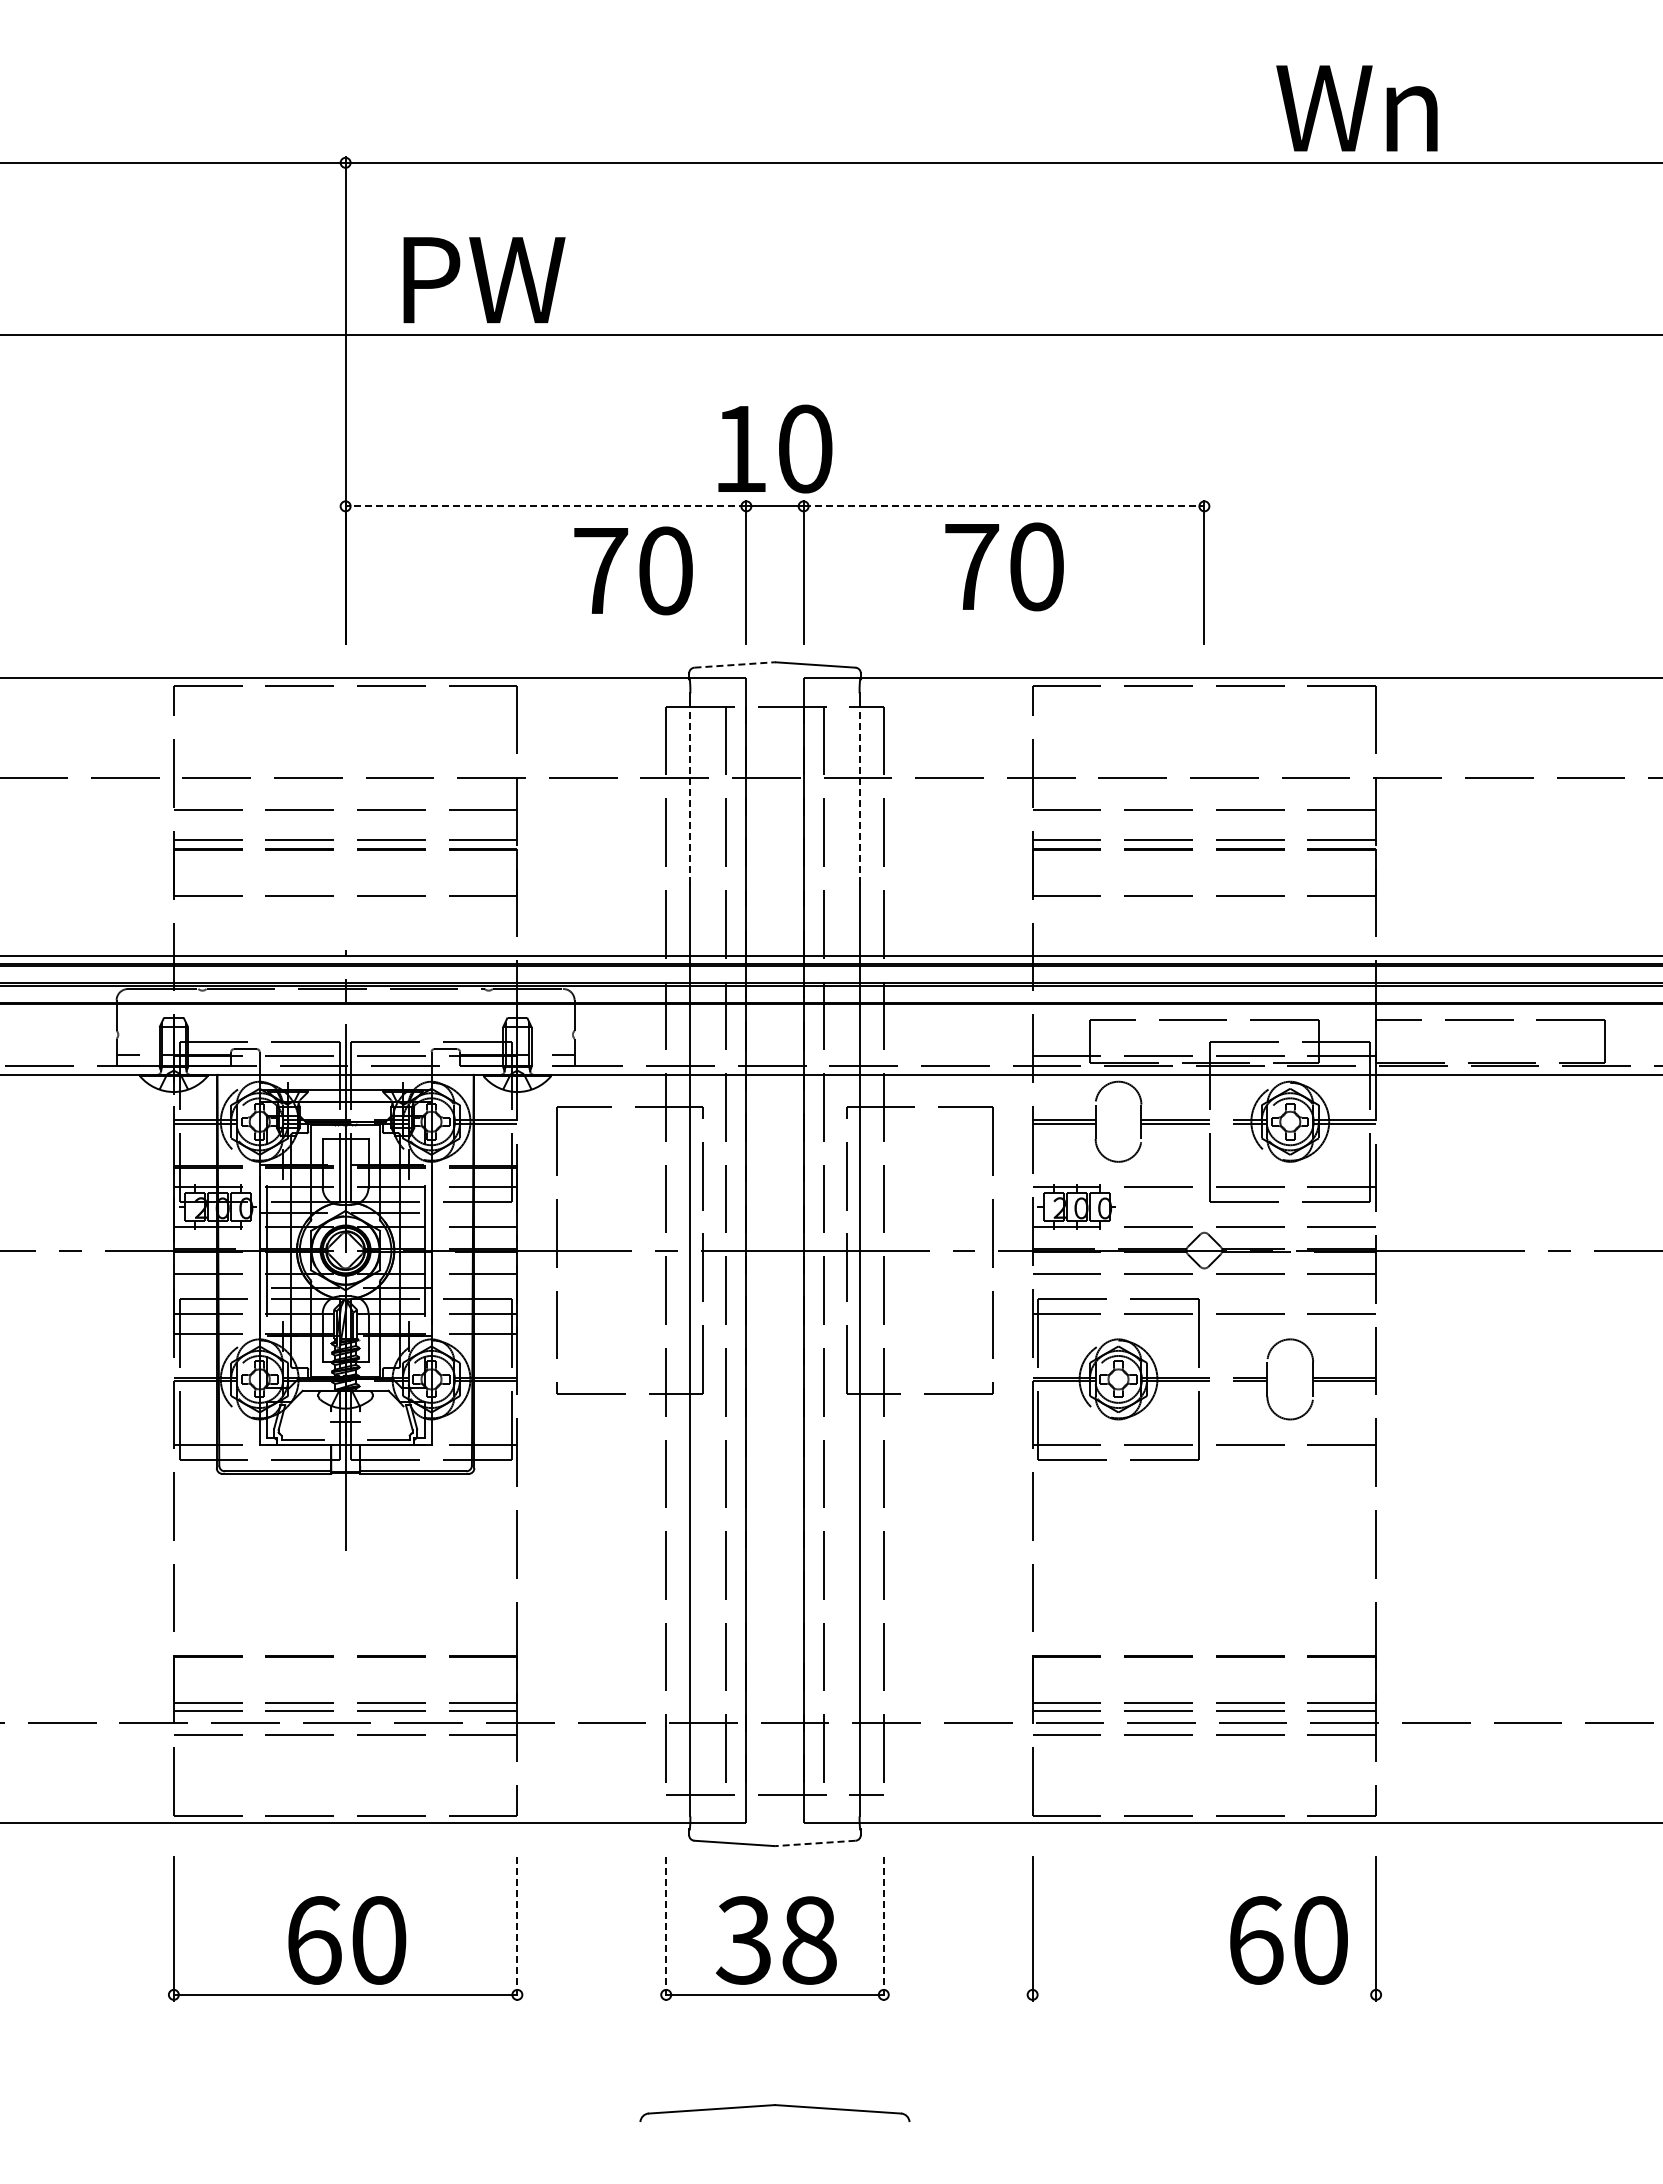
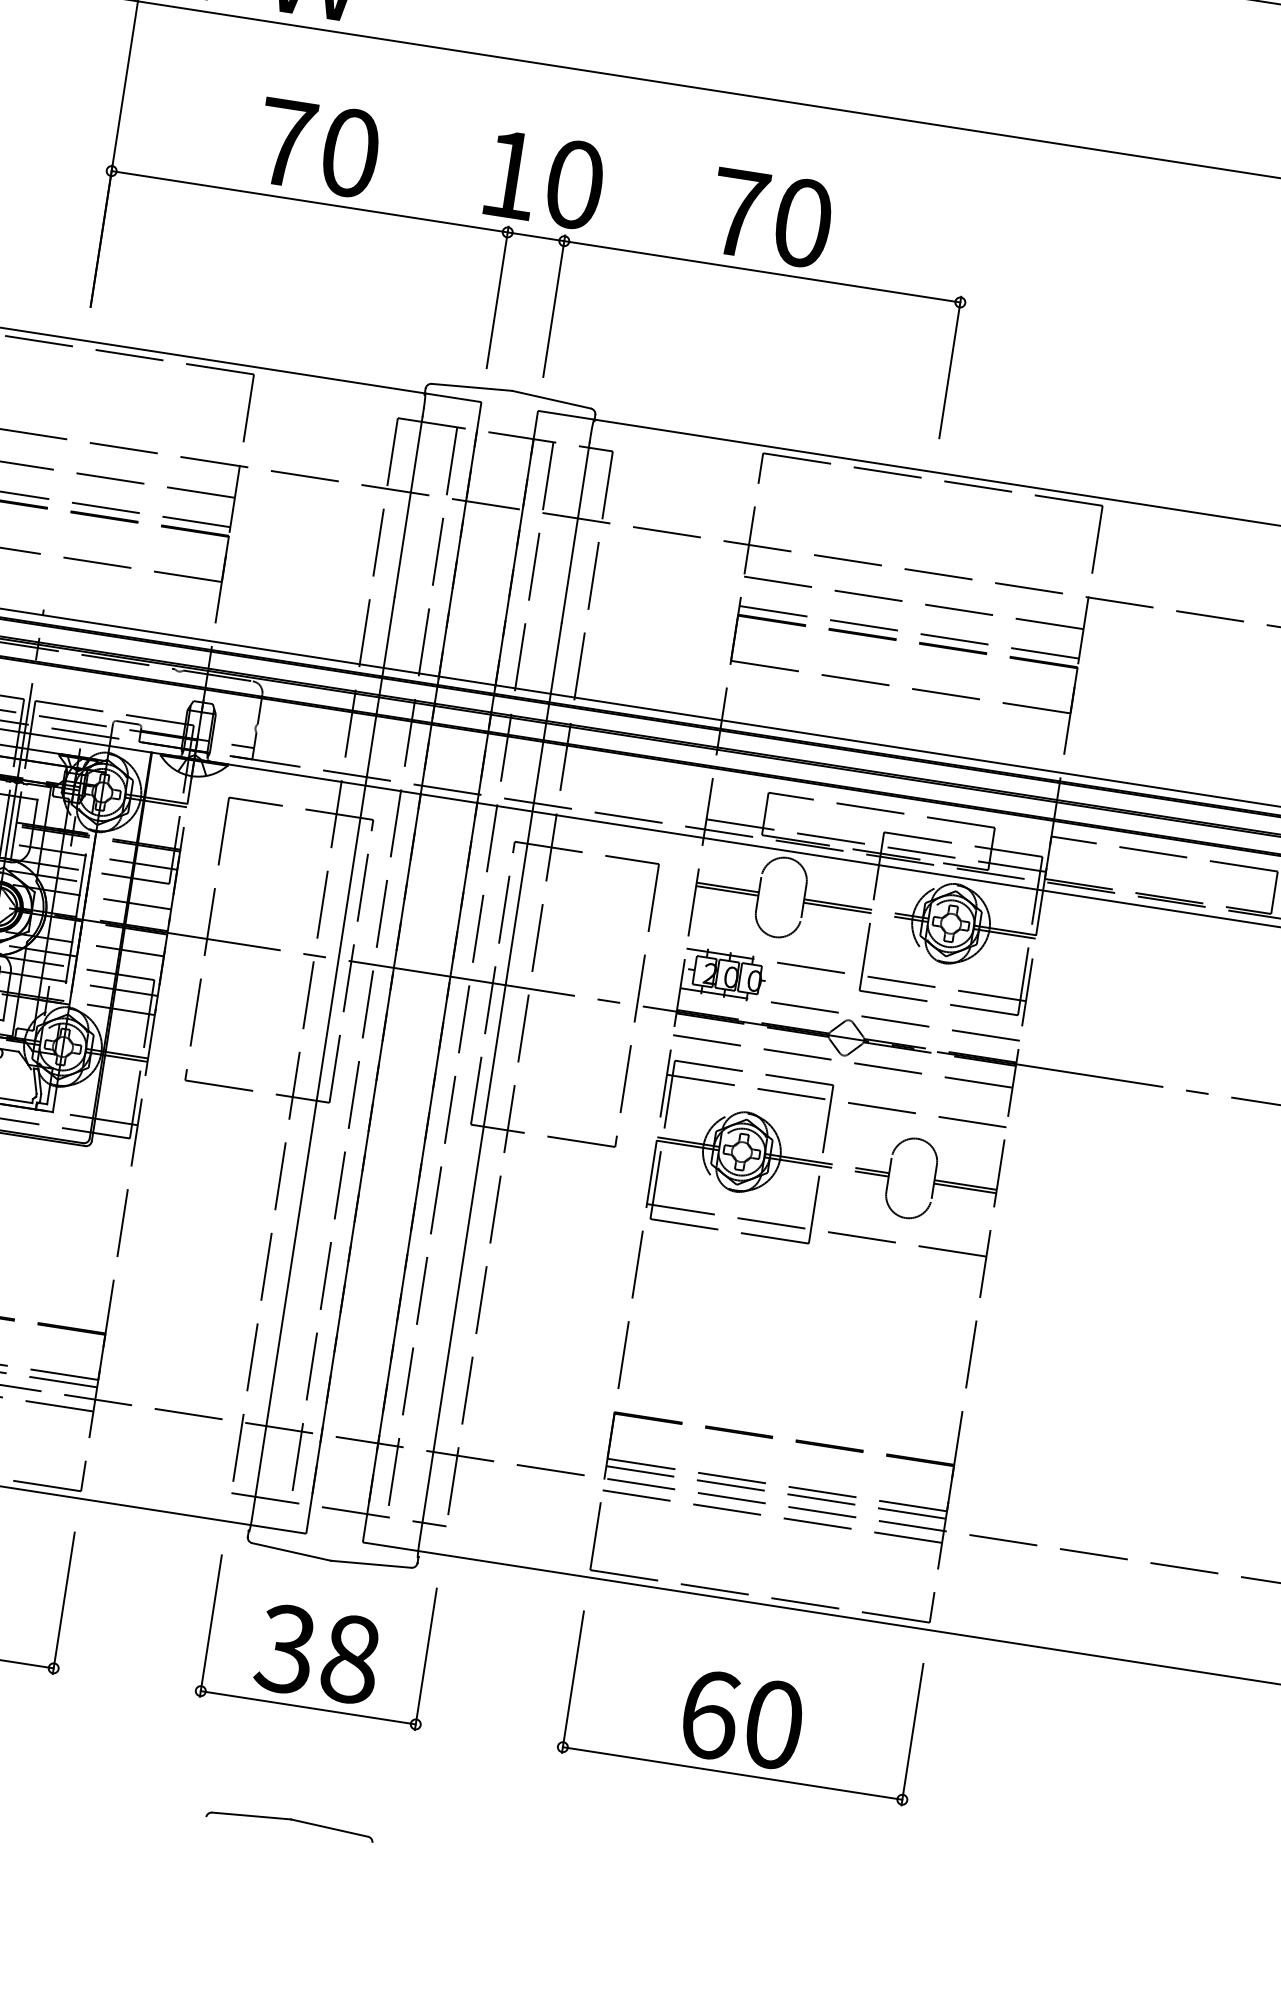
line: (545, 506) -> (309, 201), dashed -> solid
line: (1004, 506) -> (762, 272), dashed -> solid
text: (1004, 566) -> (771, 217), moved
text: (633, 570) -> (318, 147), moved
line: (734, 664) -> (471, 386), dashed -> solid
line: (690, 792) -> (408, 506), dashed -> solid
line: (859, 793) -> (575, 533), dashed -> solid
line: (815, 1843) -> (371, 1564), dashed -> solid
line: (517, 1929) -> (63, 1603), dashed -> solid
line: (666, 1929) -> (211, 1626), dashed -> solid
line: (883, 1929) -> (425, 1659), dashed -> solid
text: (1288, 1940) -> (742, 1719), moved
line: (1204, 1994) -> (732, 1773), added
part: (774, 2112) -> (289, 1823), size x0.62

